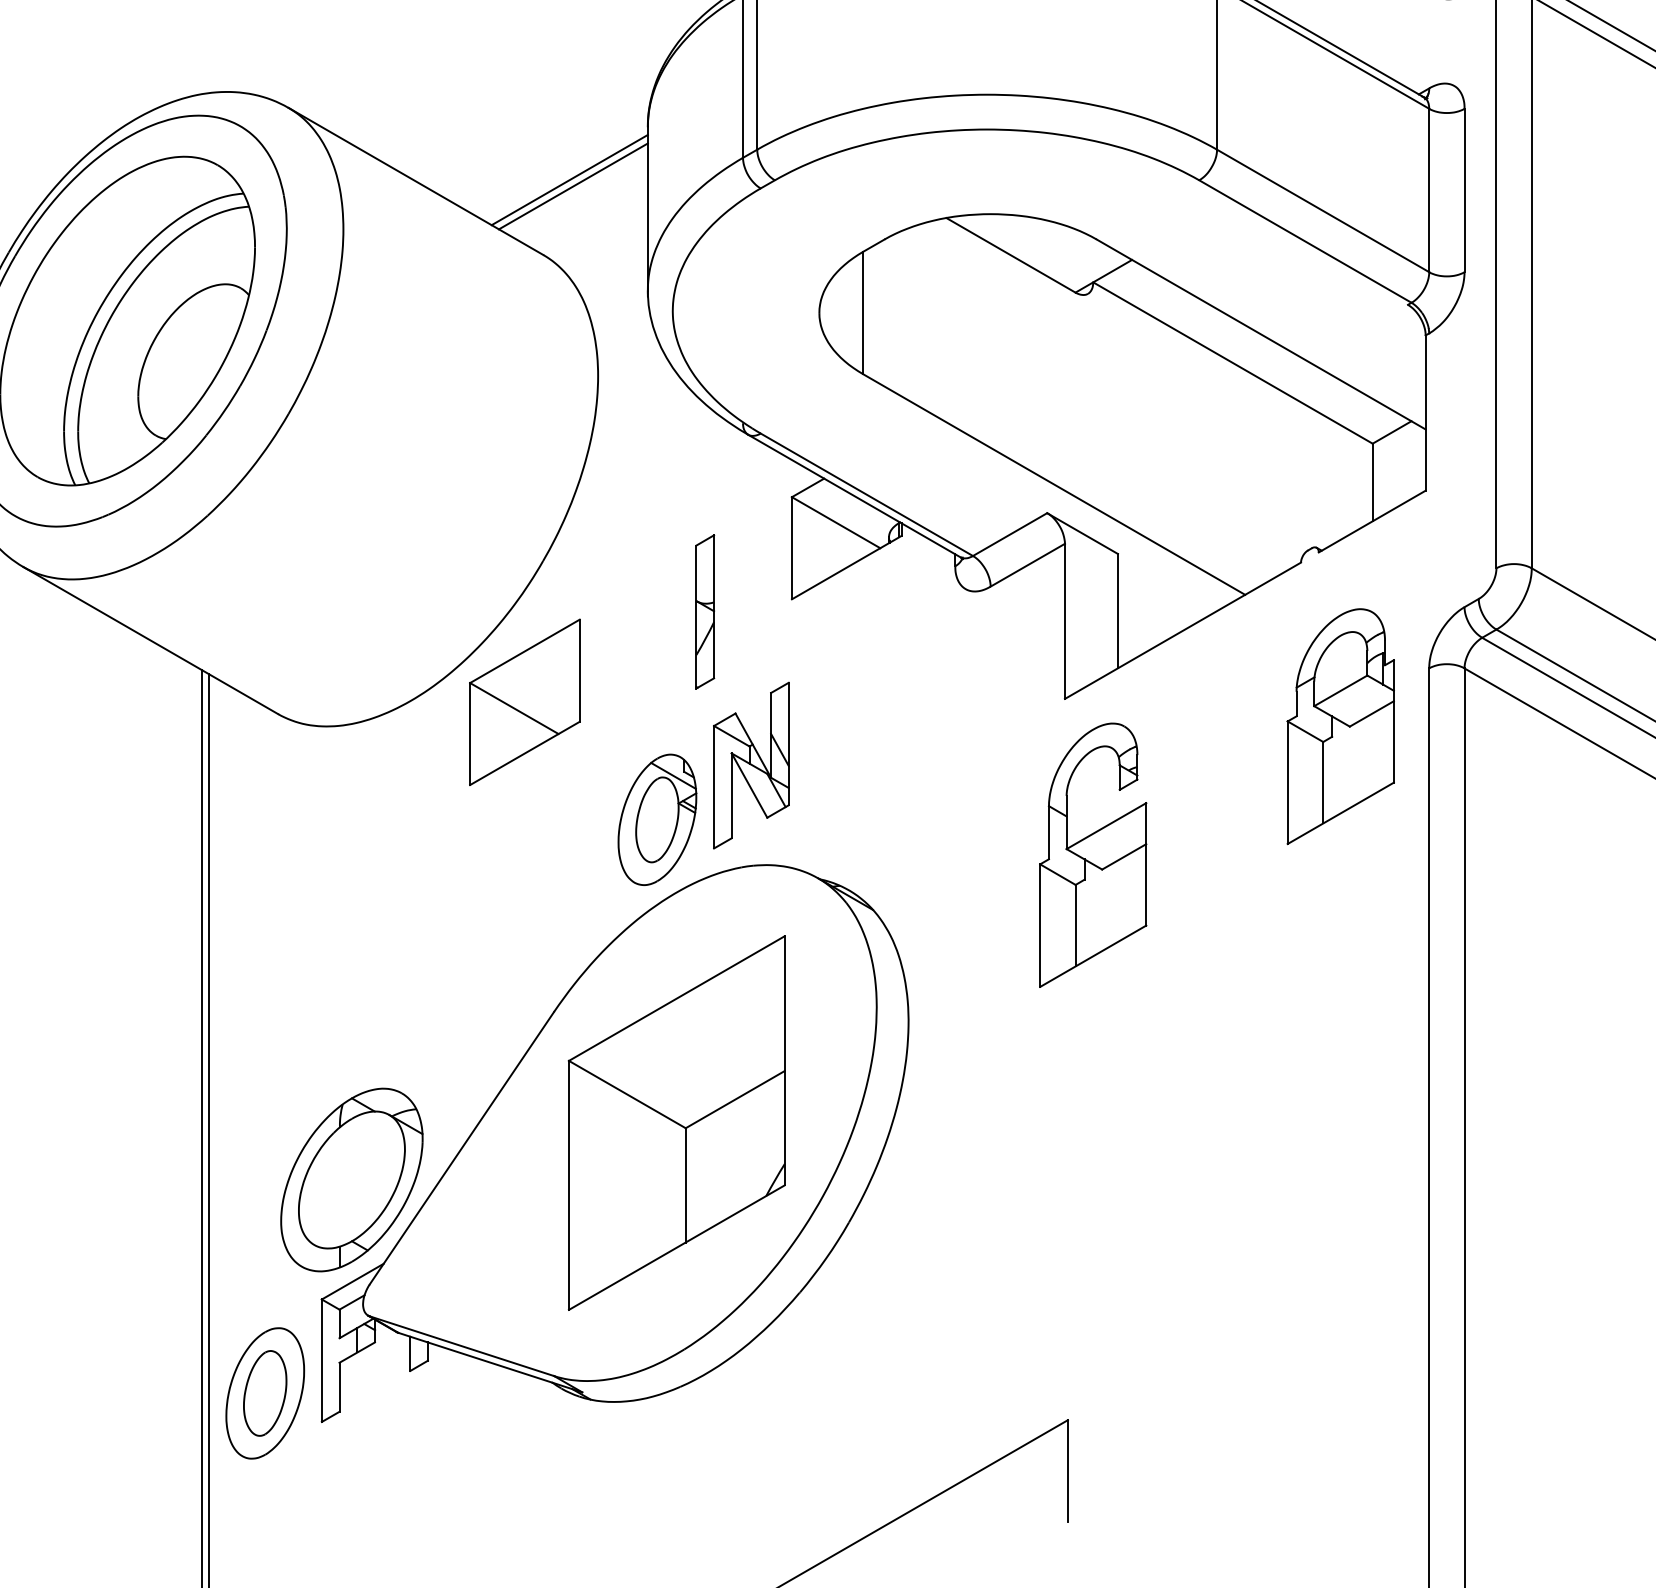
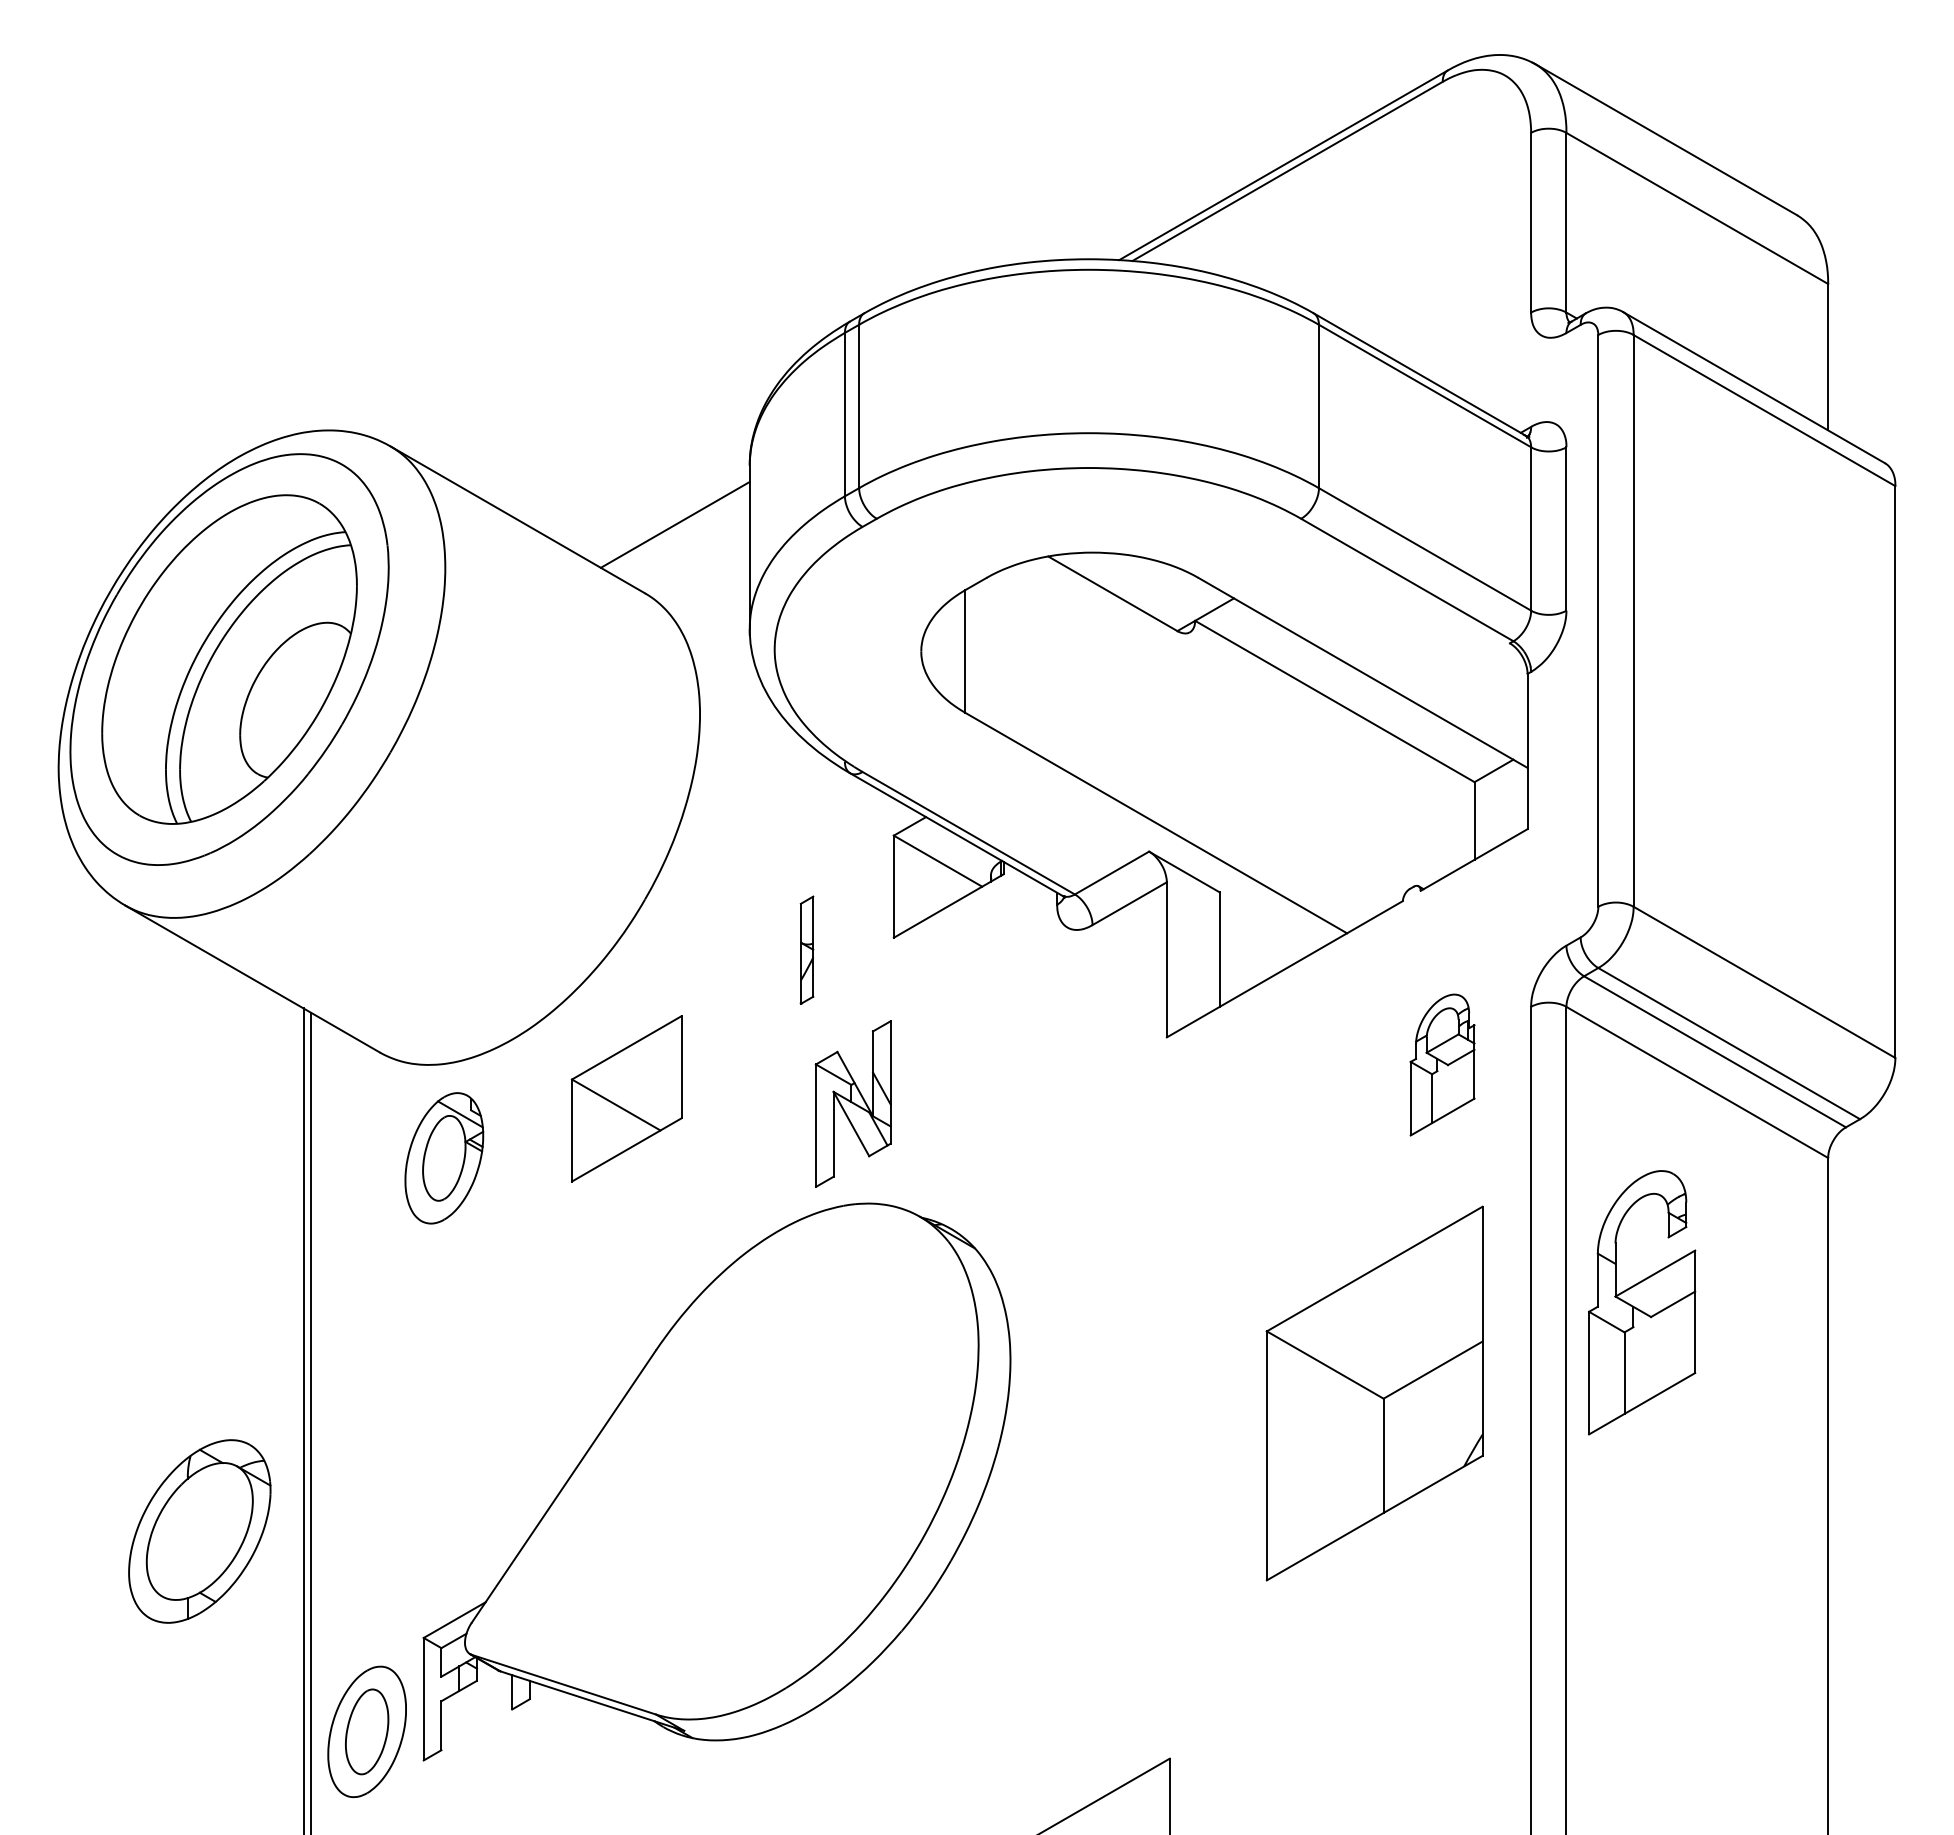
line: (569, 180) -> (671, 518), removed
part: (704, 611) -> (806, 949), size x0.7
part: (524, 702) -> (626, 1098), moved
part: (1340, 726) -> (1442, 1064), size x0.6
part: (657, 820) -> (444, 1158), moved
part: (1093, 855) -> (1642, 1302), moved
part: (676, 1123) -> (1374, 1393), moved
part: (351, 1180) -> (199, 1531), moved

